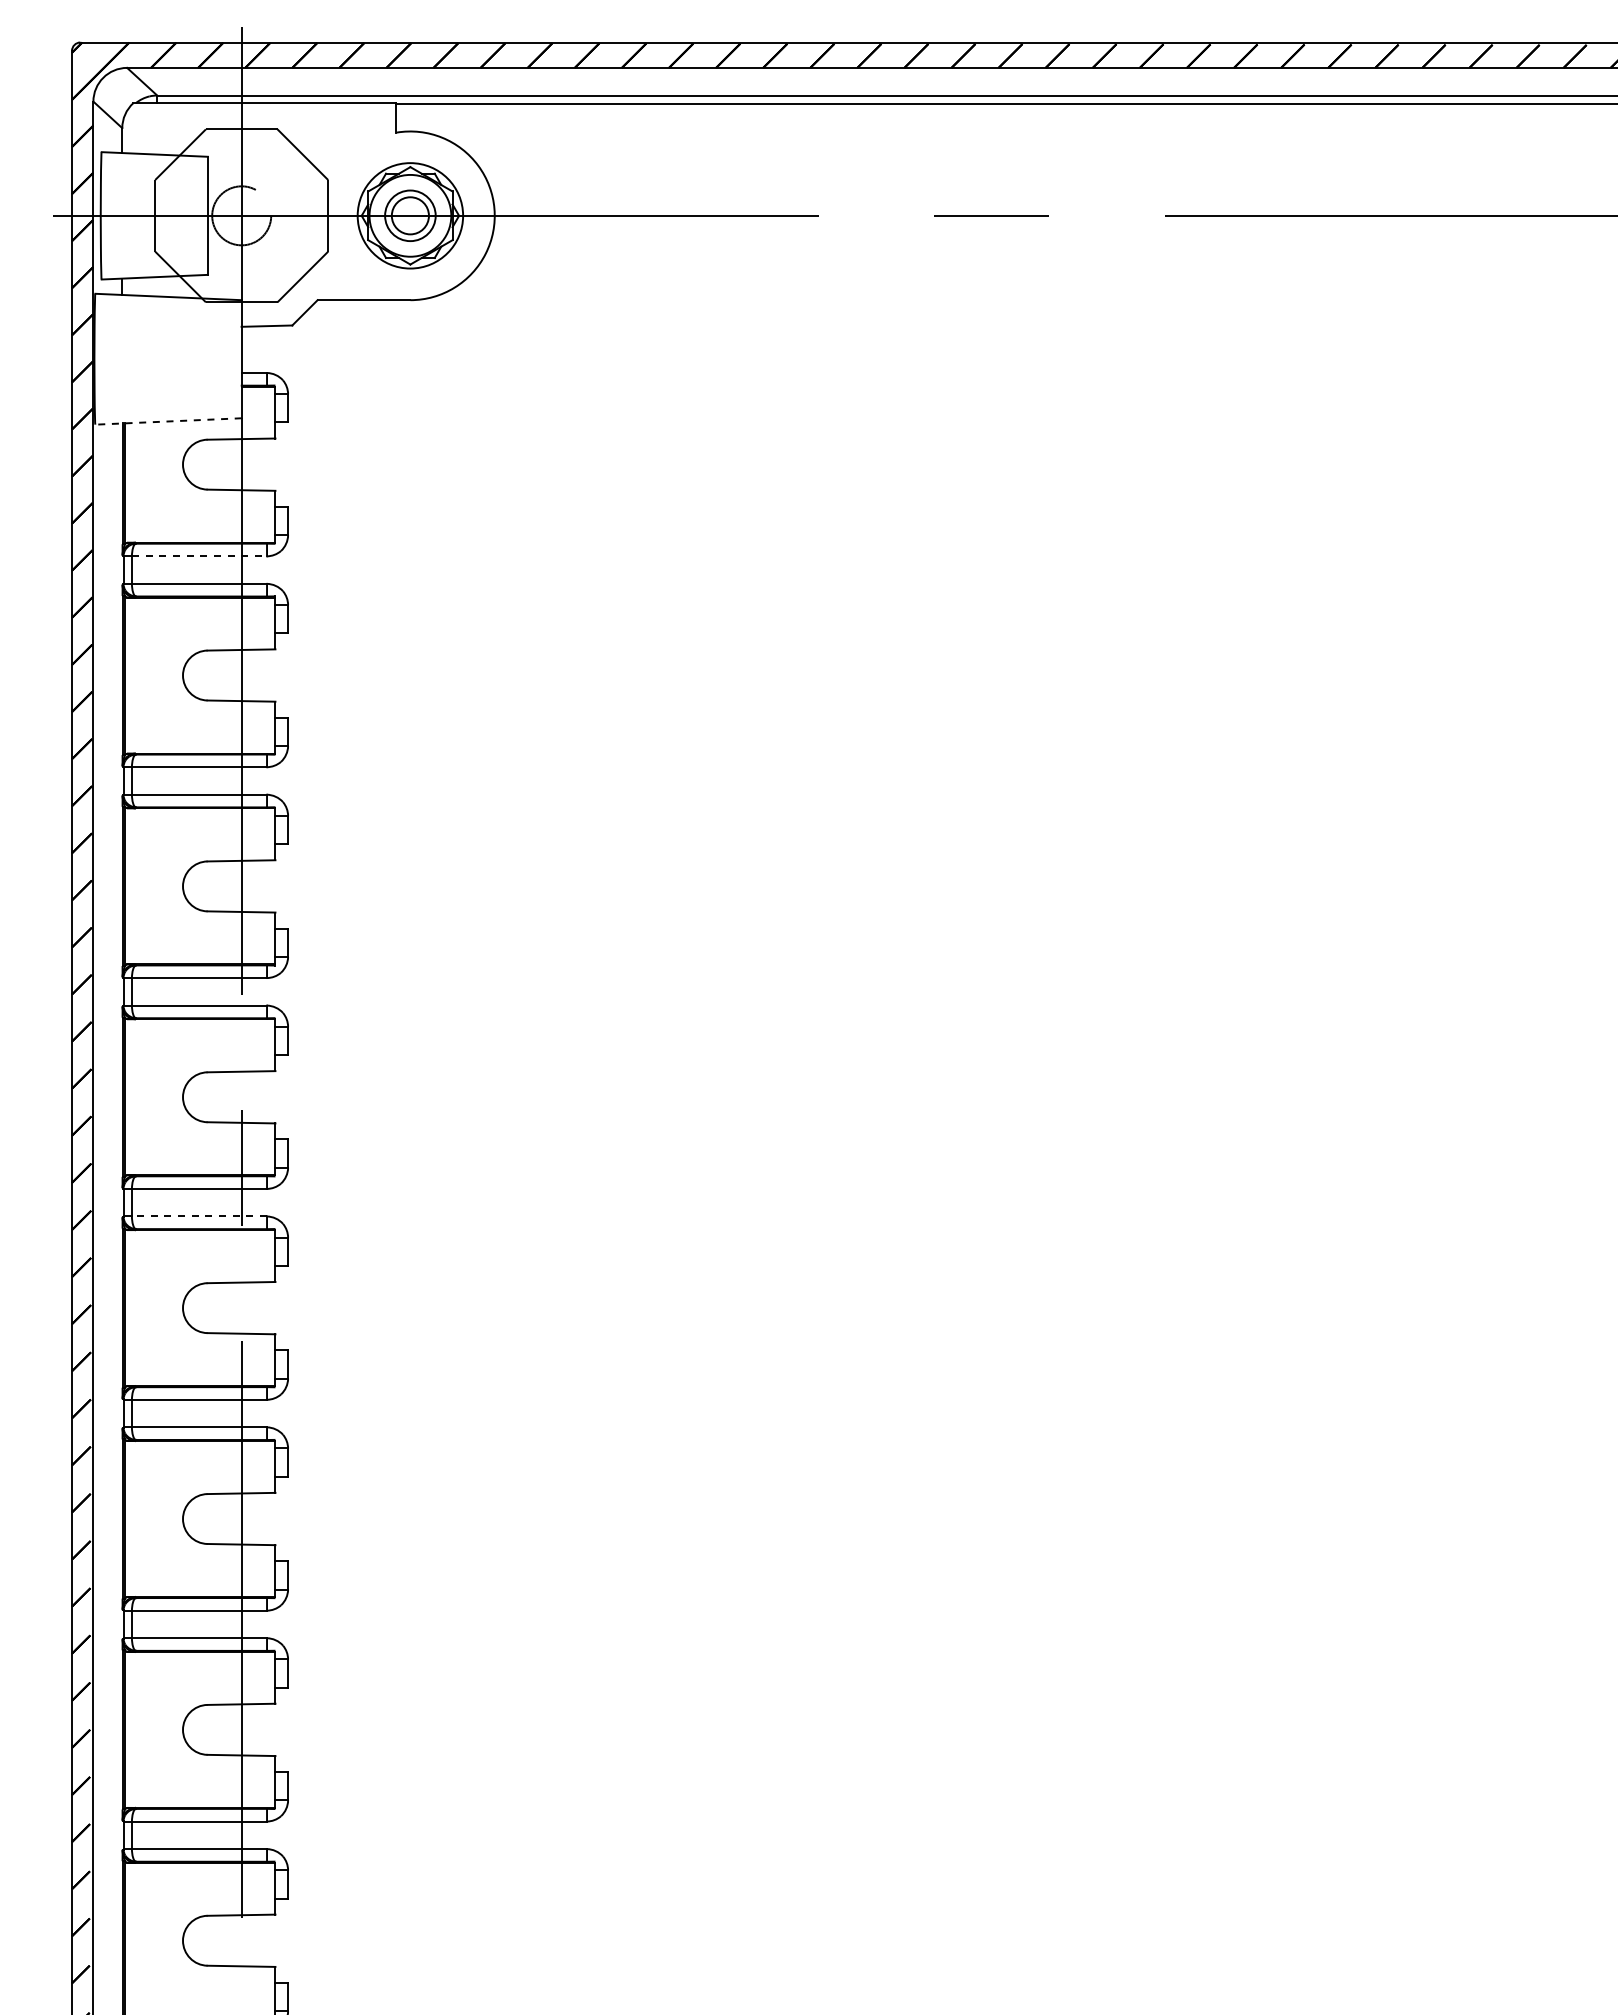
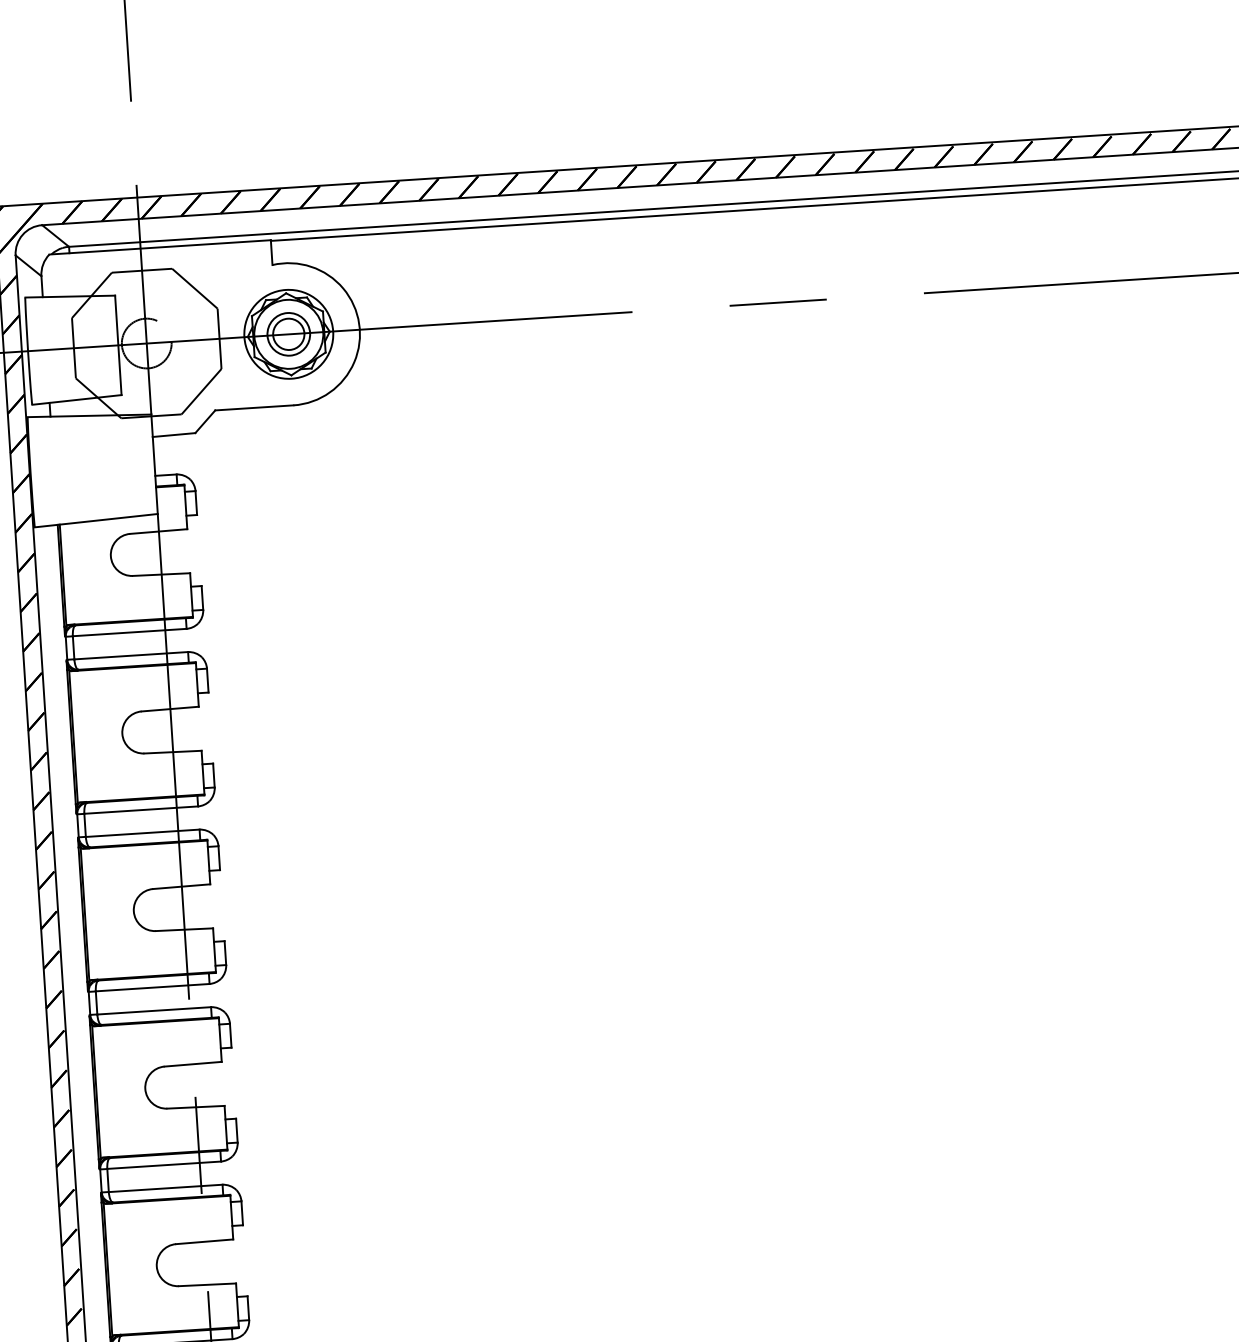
line: (168, 421) -> (96, 520), dashed -> solid
line: (199, 556) -> (129, 632), dashed -> solid
line: (198, 1216) -> (164, 1188), dashed -> solid

